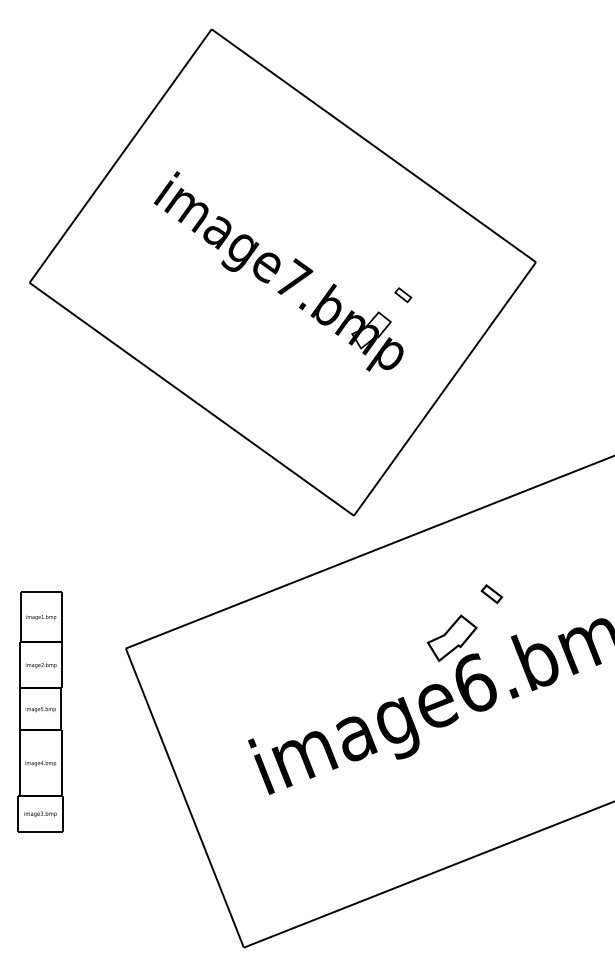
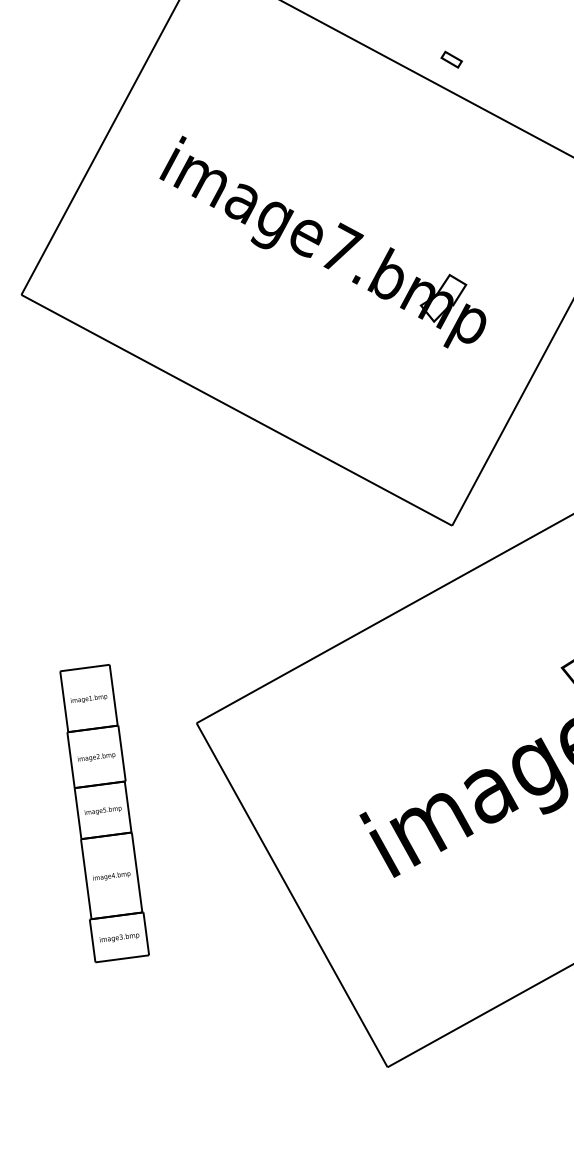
part: (403, 295) -> (452, 60), moved

